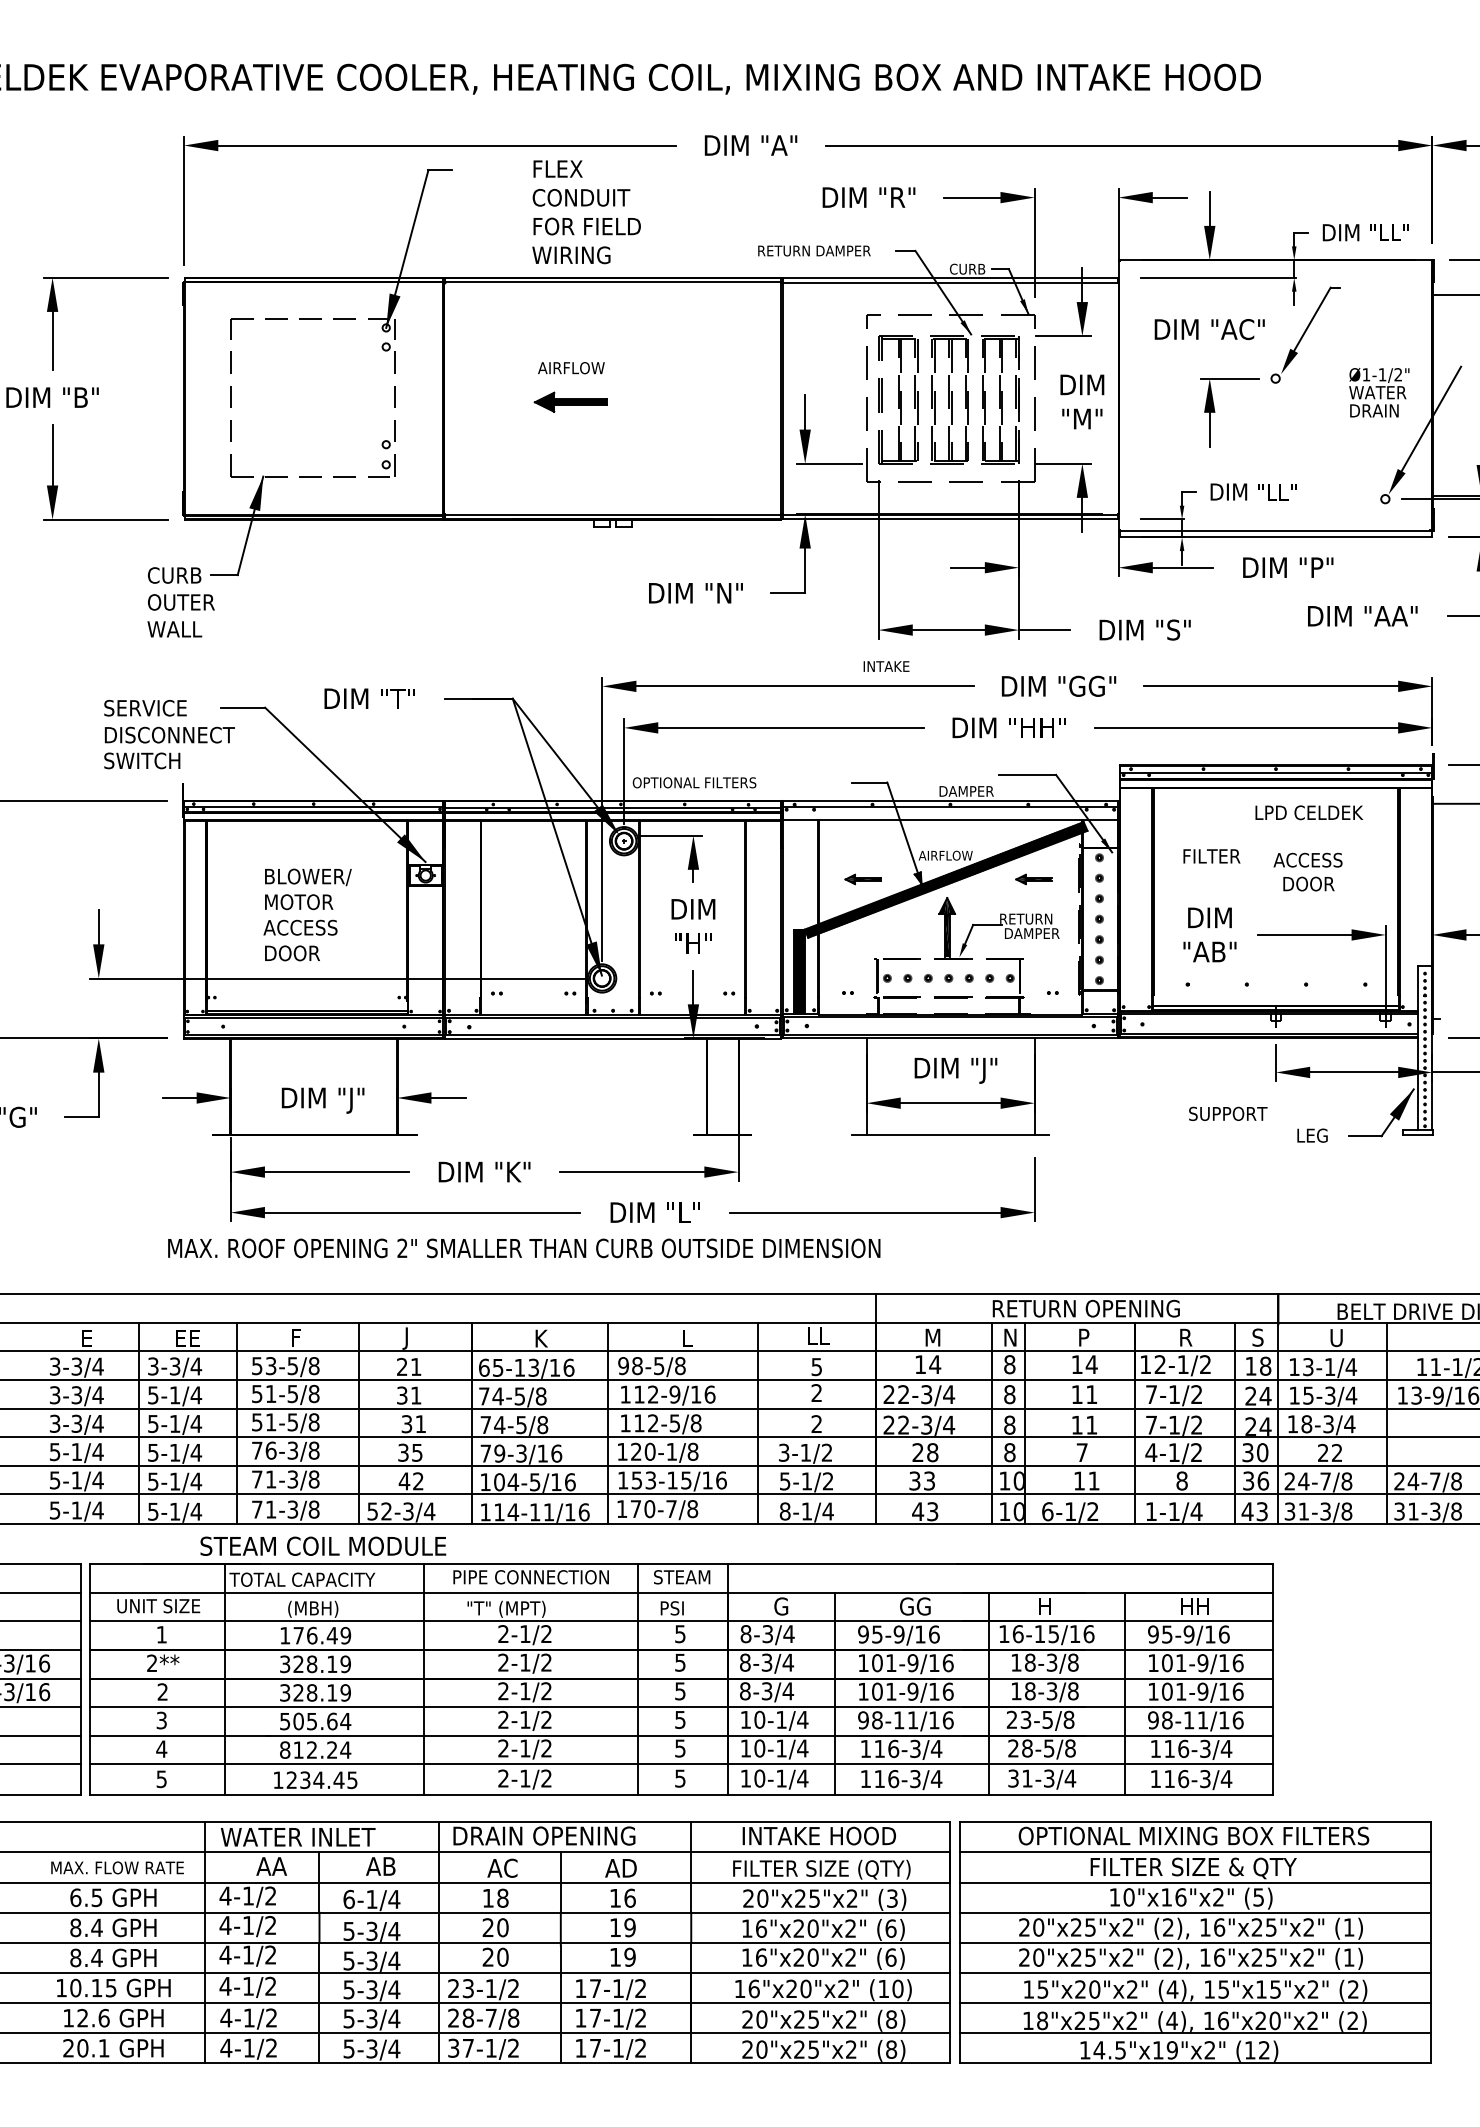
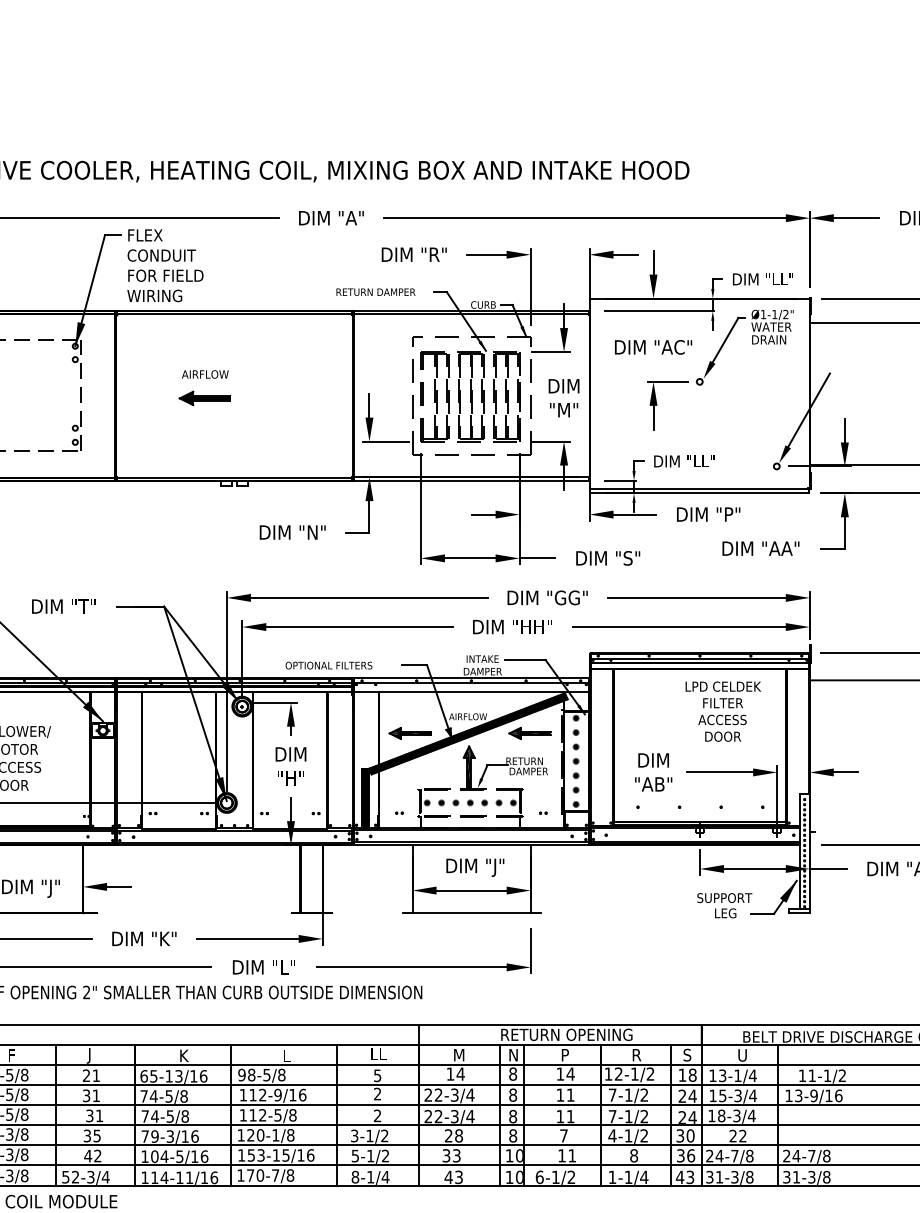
text: (586, 212) -> (165, 265), moved
text: (1379, 392) -> (772, 326), moved
text: (886, 666) -> (482, 659), moved
text: (694, 782) -> (328, 665), moved
text: (1211, 856) -> (722, 703), moved
part: (862, 879) -> (409, 733), size x1.67
part: (1033, 879) -> (529, 733), size x1.67
text: (1228, 1113) -> (724, 897), moved

